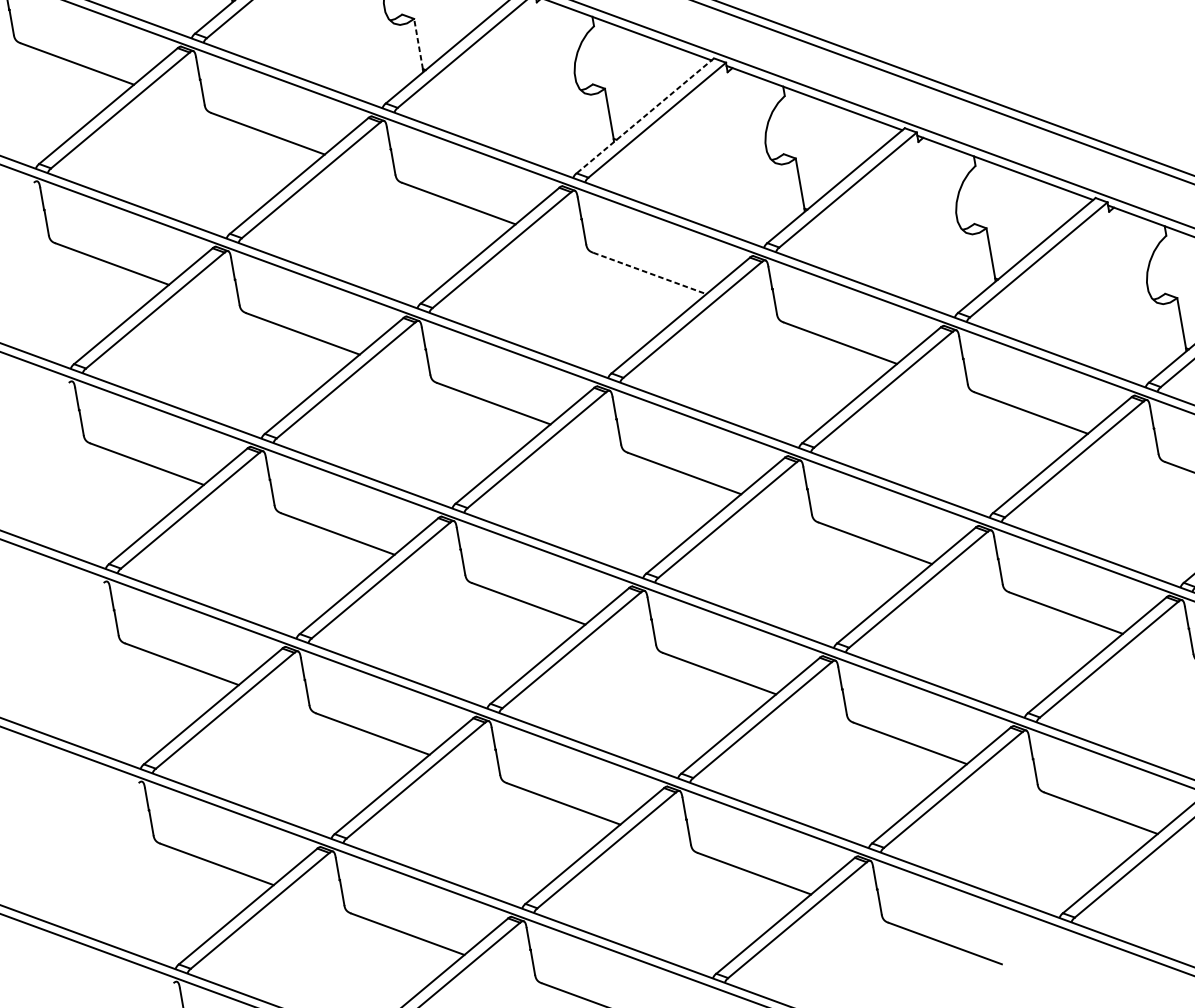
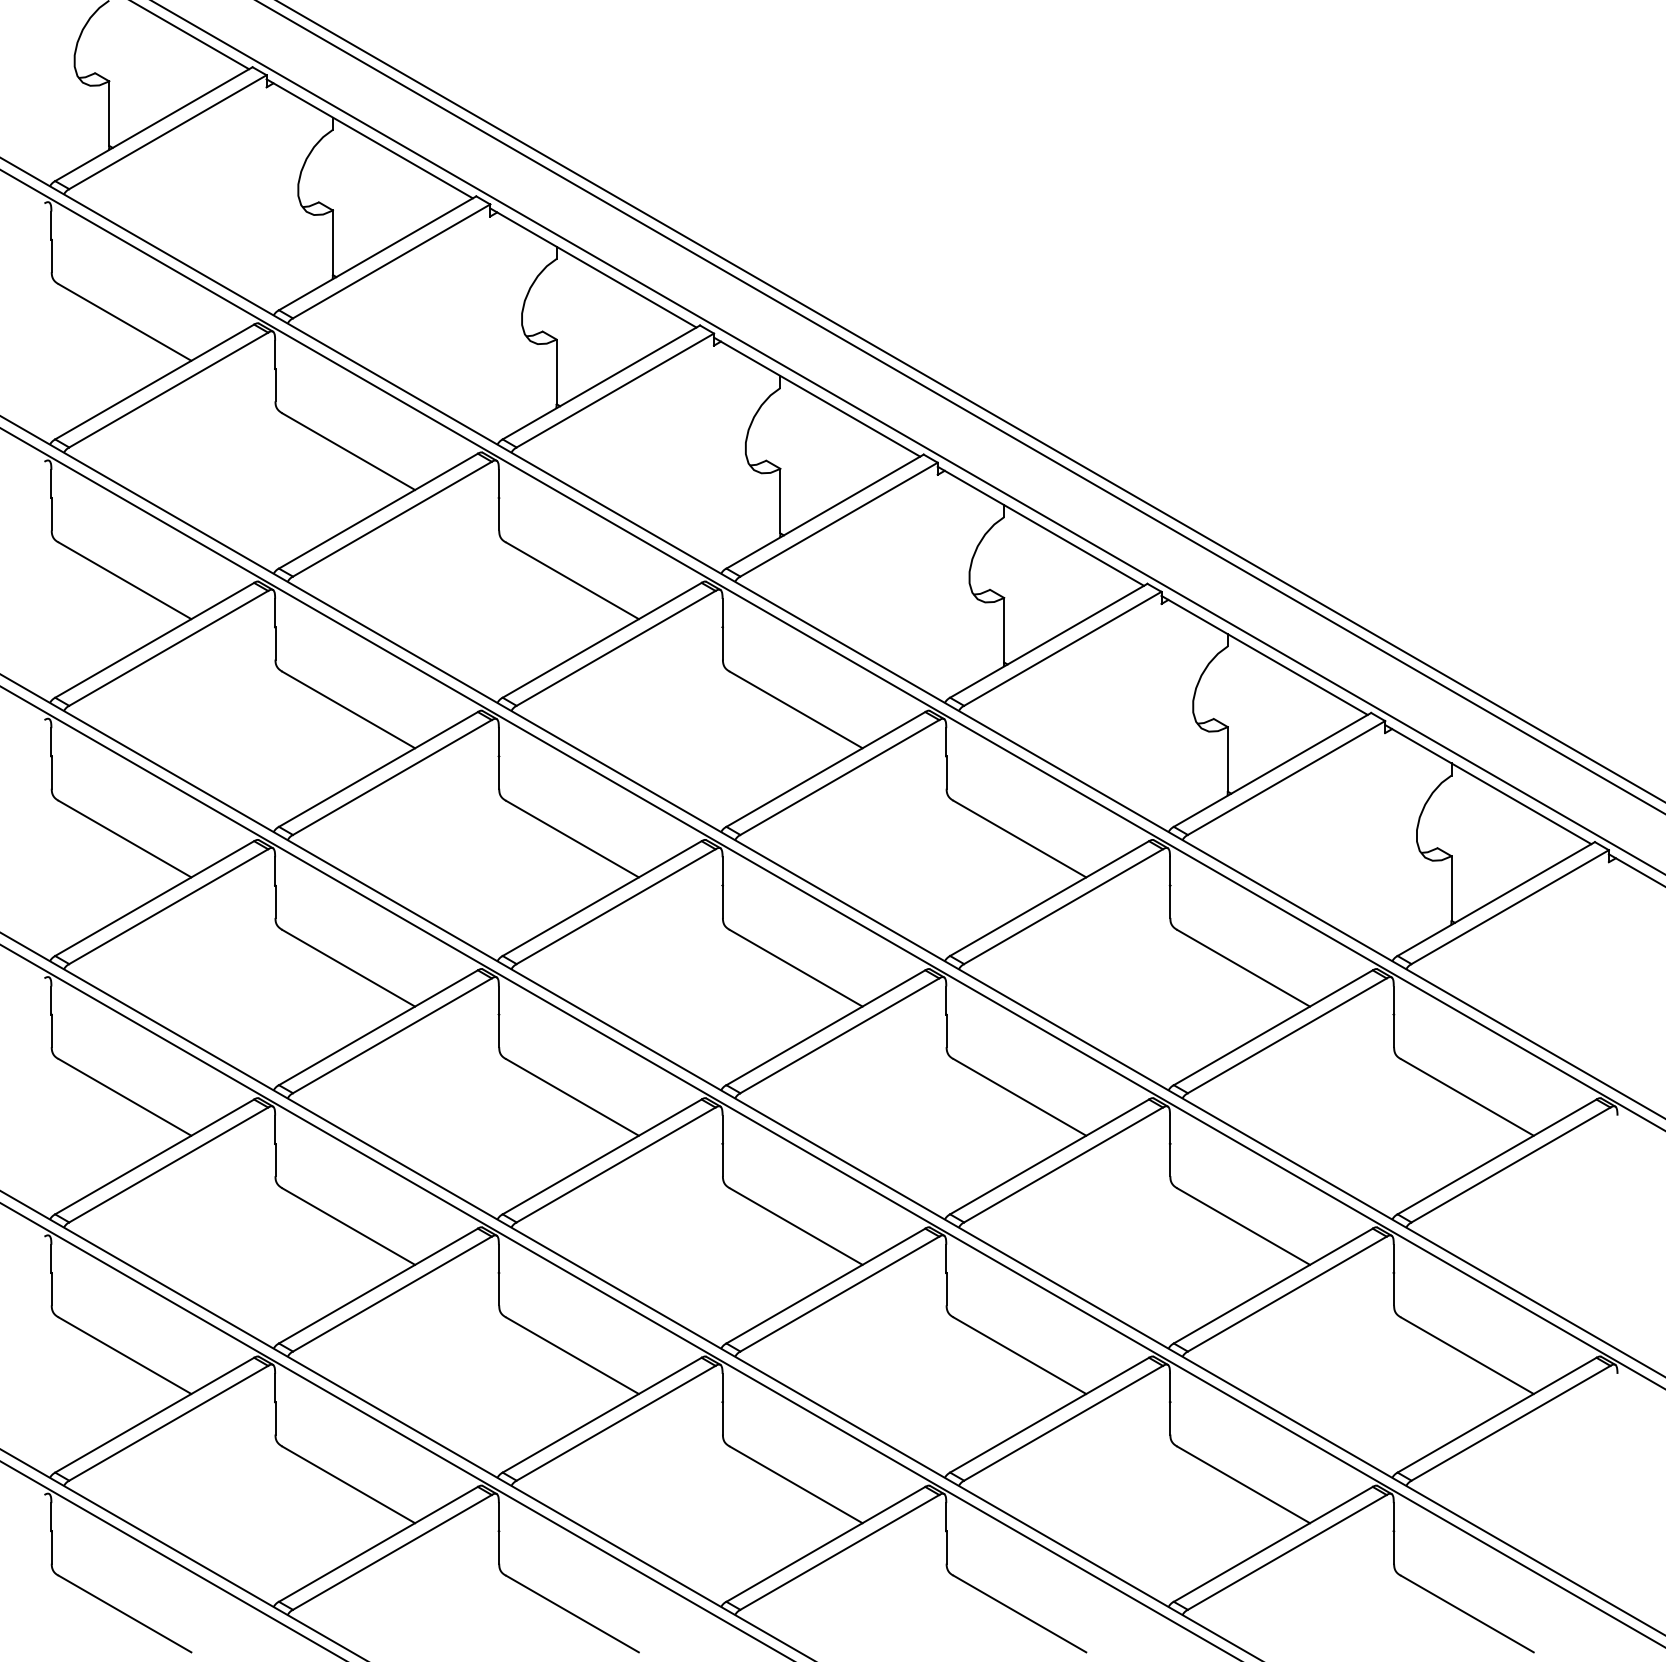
line: (418, 43) -> (556, 371), dashed -> solid
line: (645, 115) -> (825, 511), dashed -> solid
line: (649, 273) -> (796, 709), dashed -> solid

